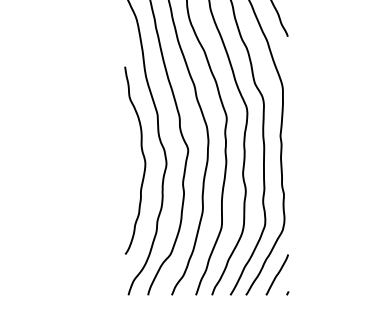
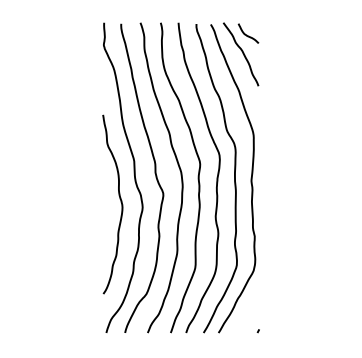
line: (277, 274) -> (248, 313), removed

